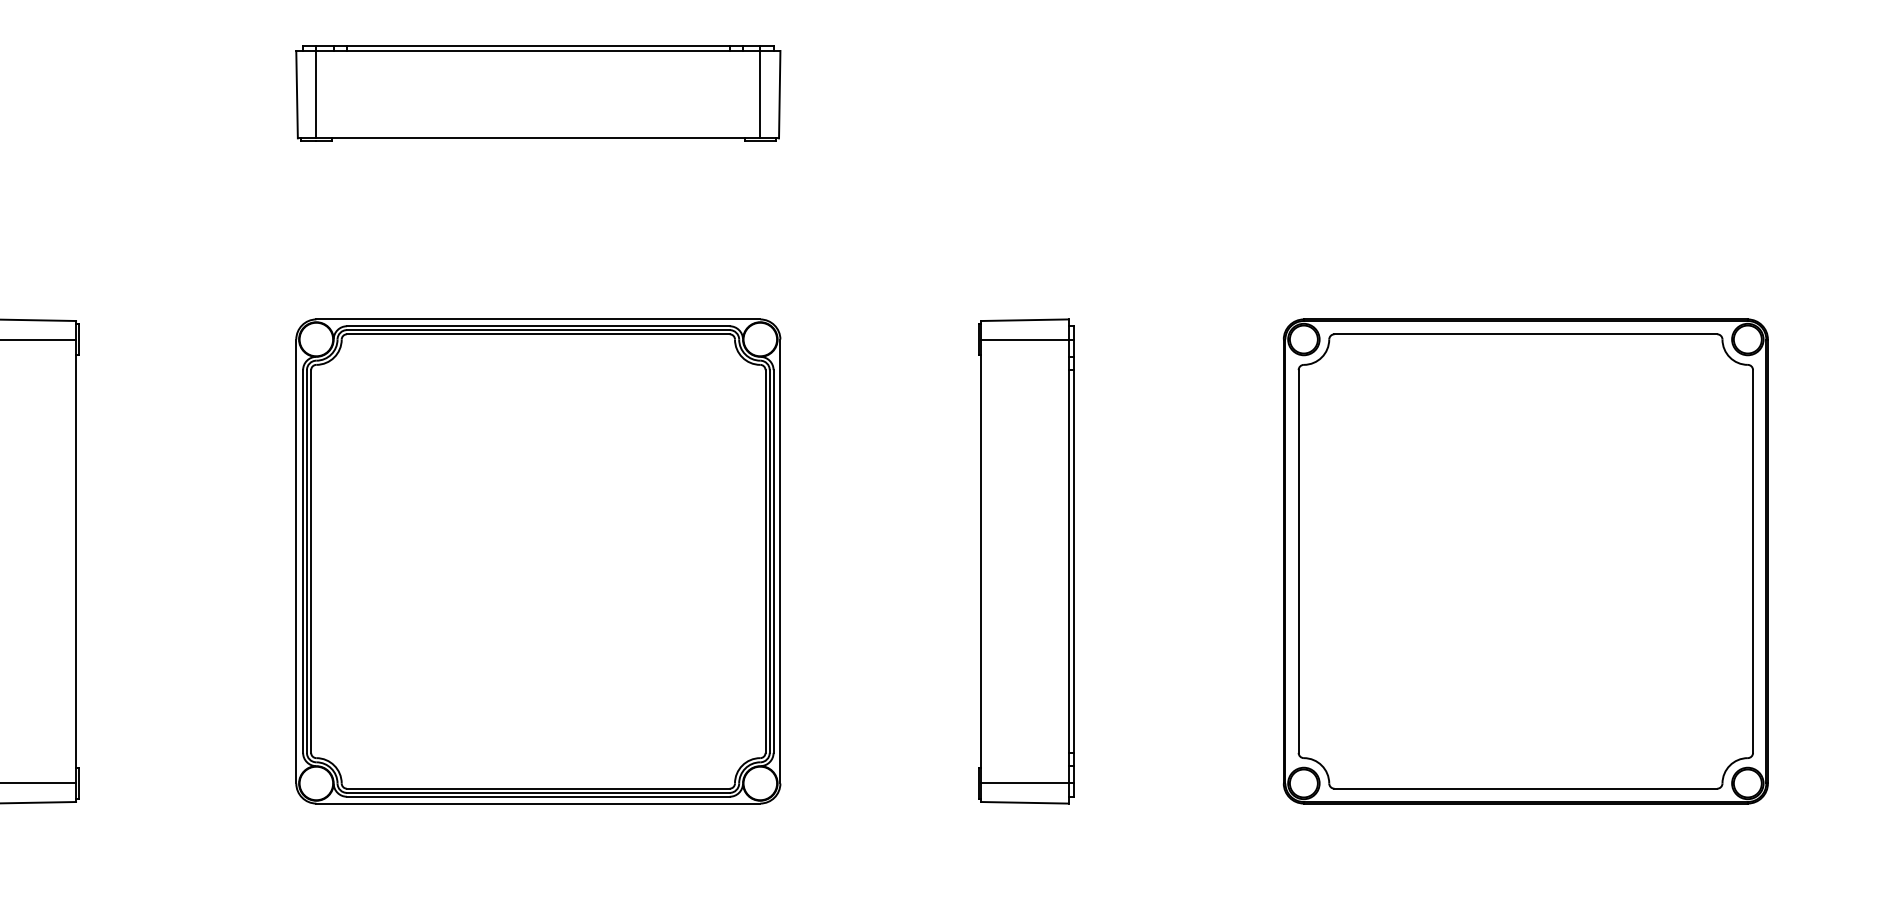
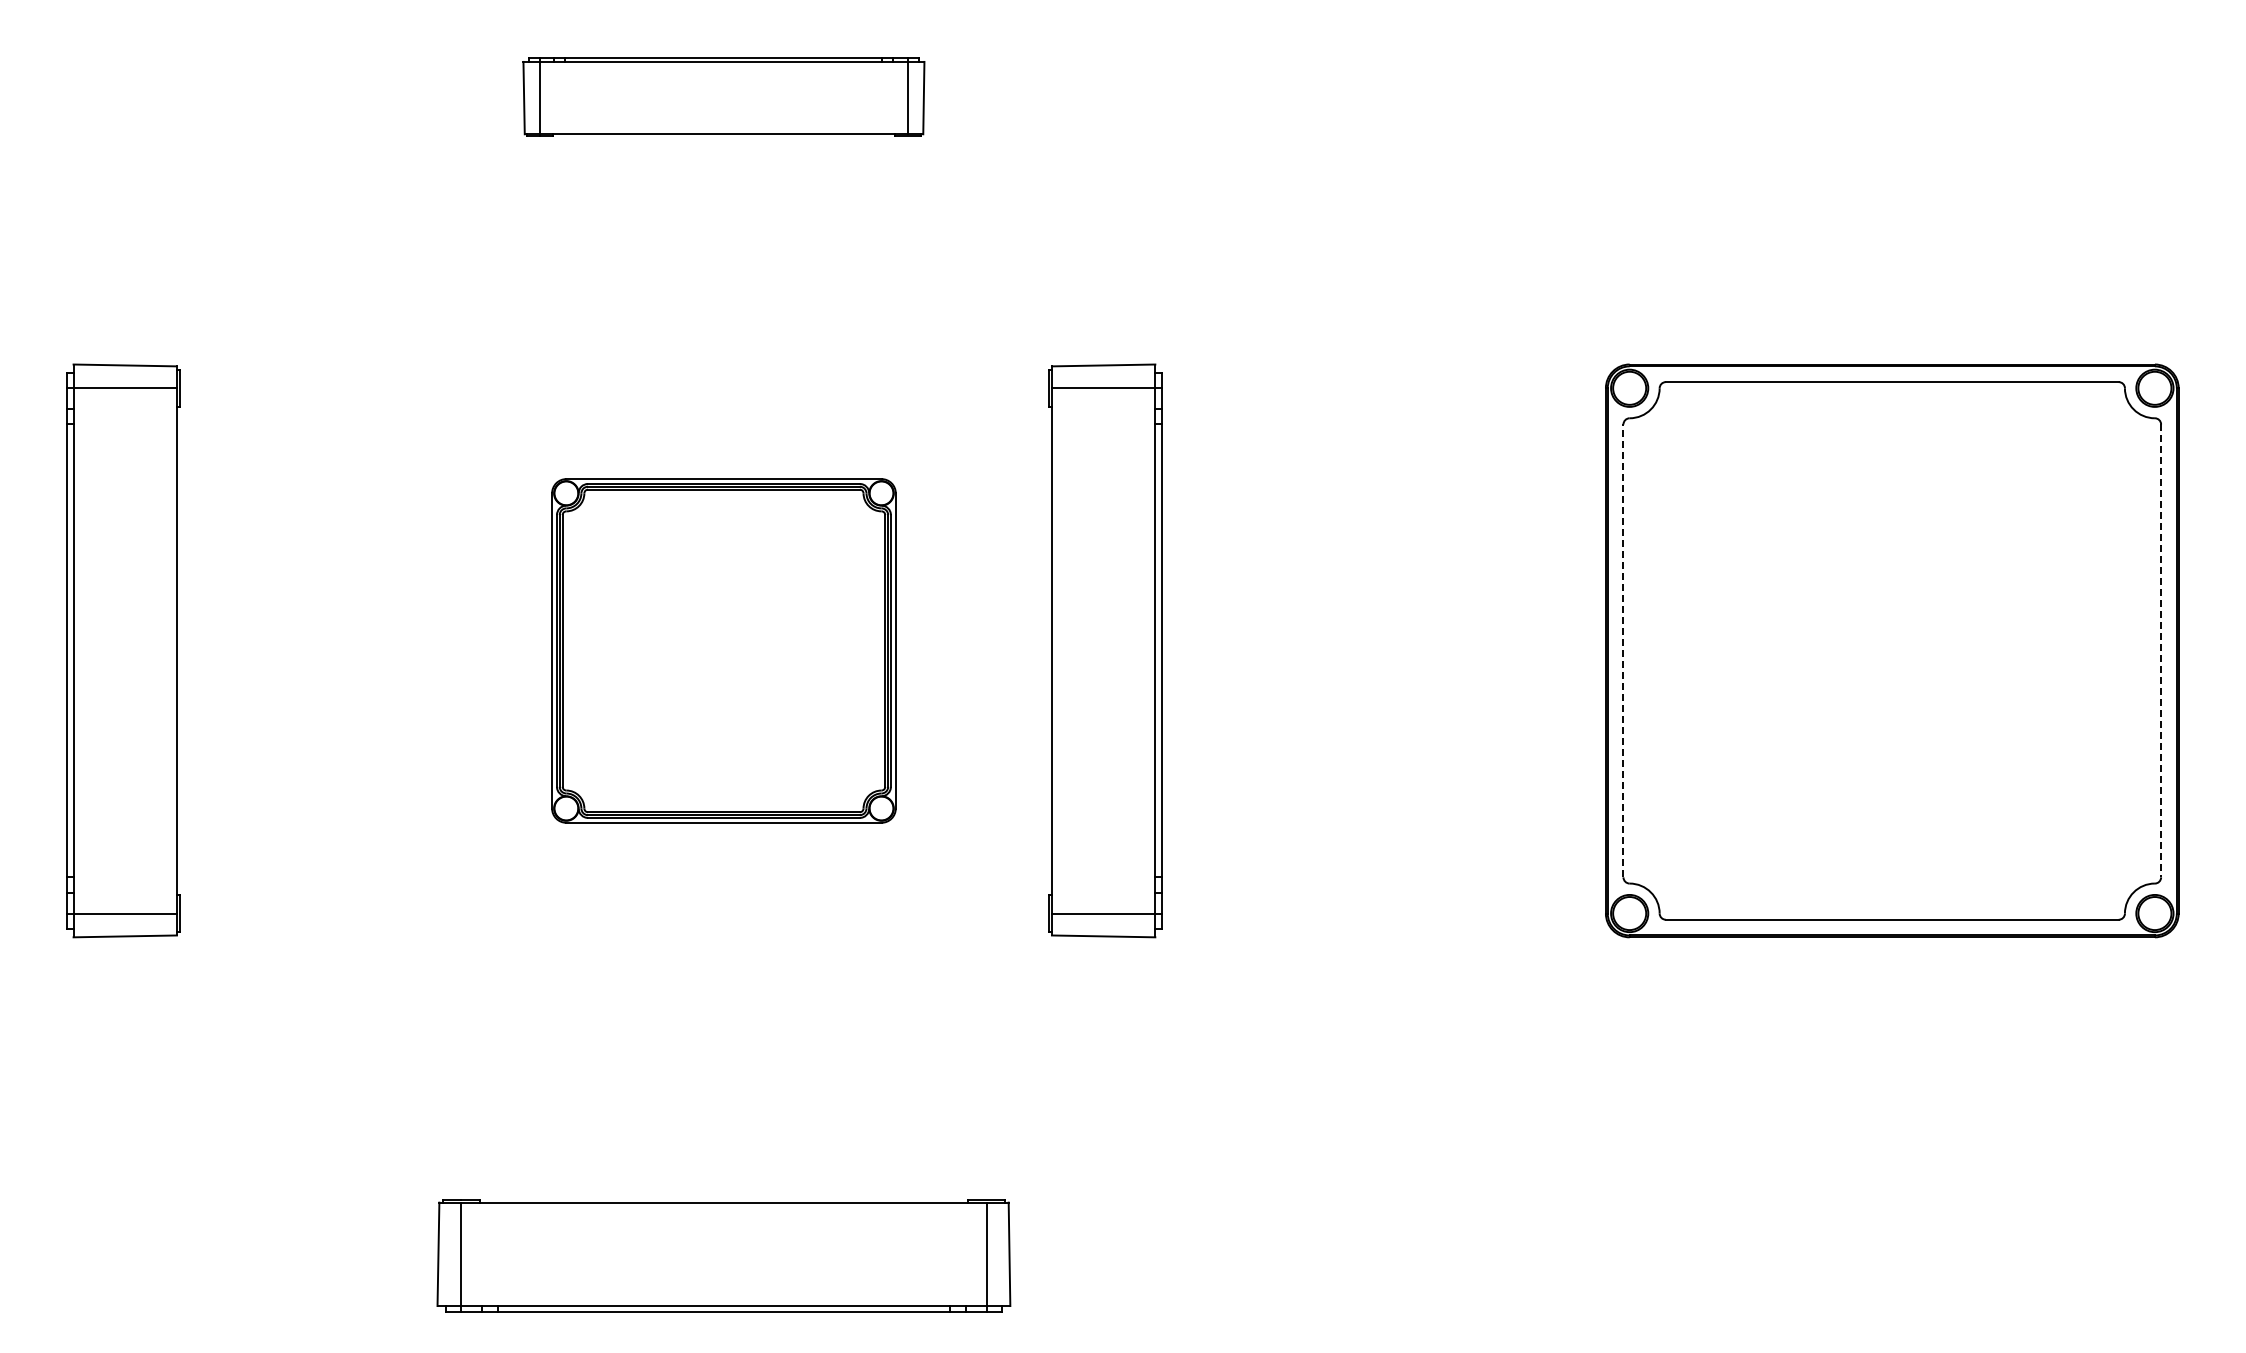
part: (537, 92) -> (723, 96), size x0.7
part: (537, 561) -> (723, 650), size x0.6
part: (1026, 561) -> (1105, 650), moved
line: (1298, 561) -> (1623, 650), solid -> dashed
line: (1753, 561) -> (2161, 651), solid -> dashed

